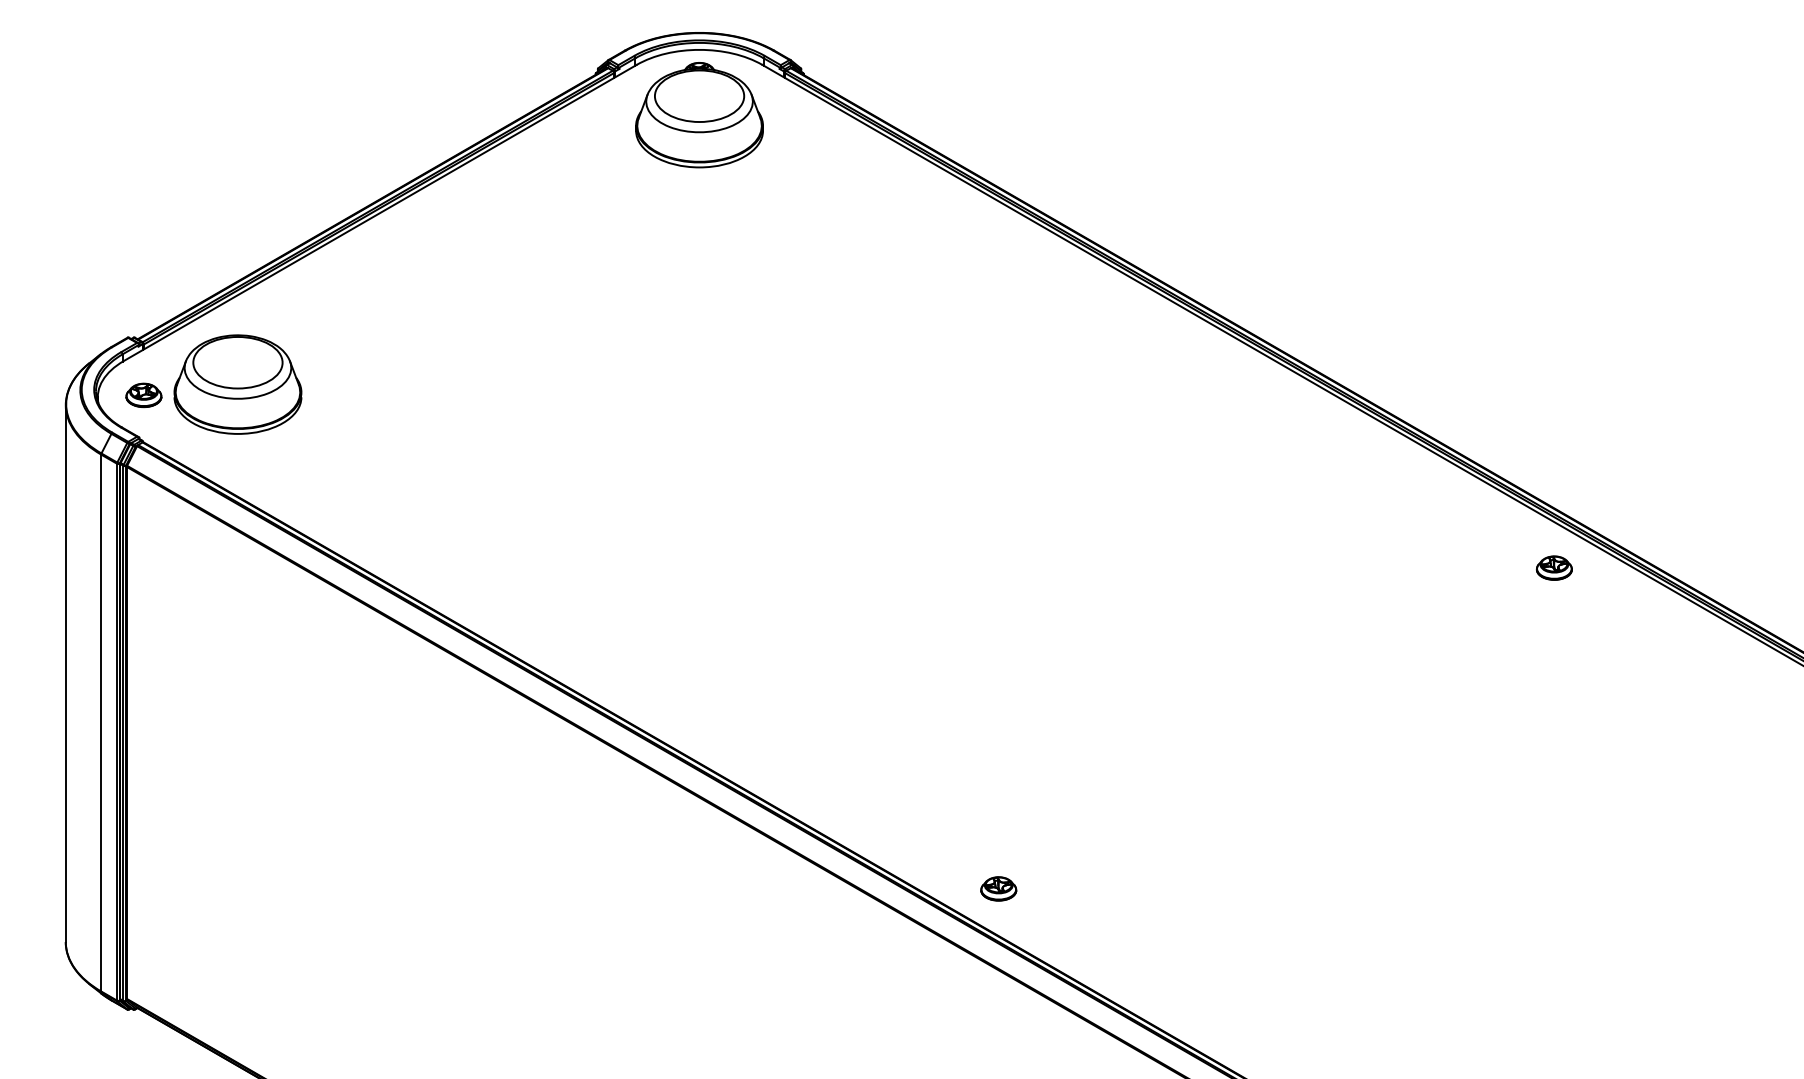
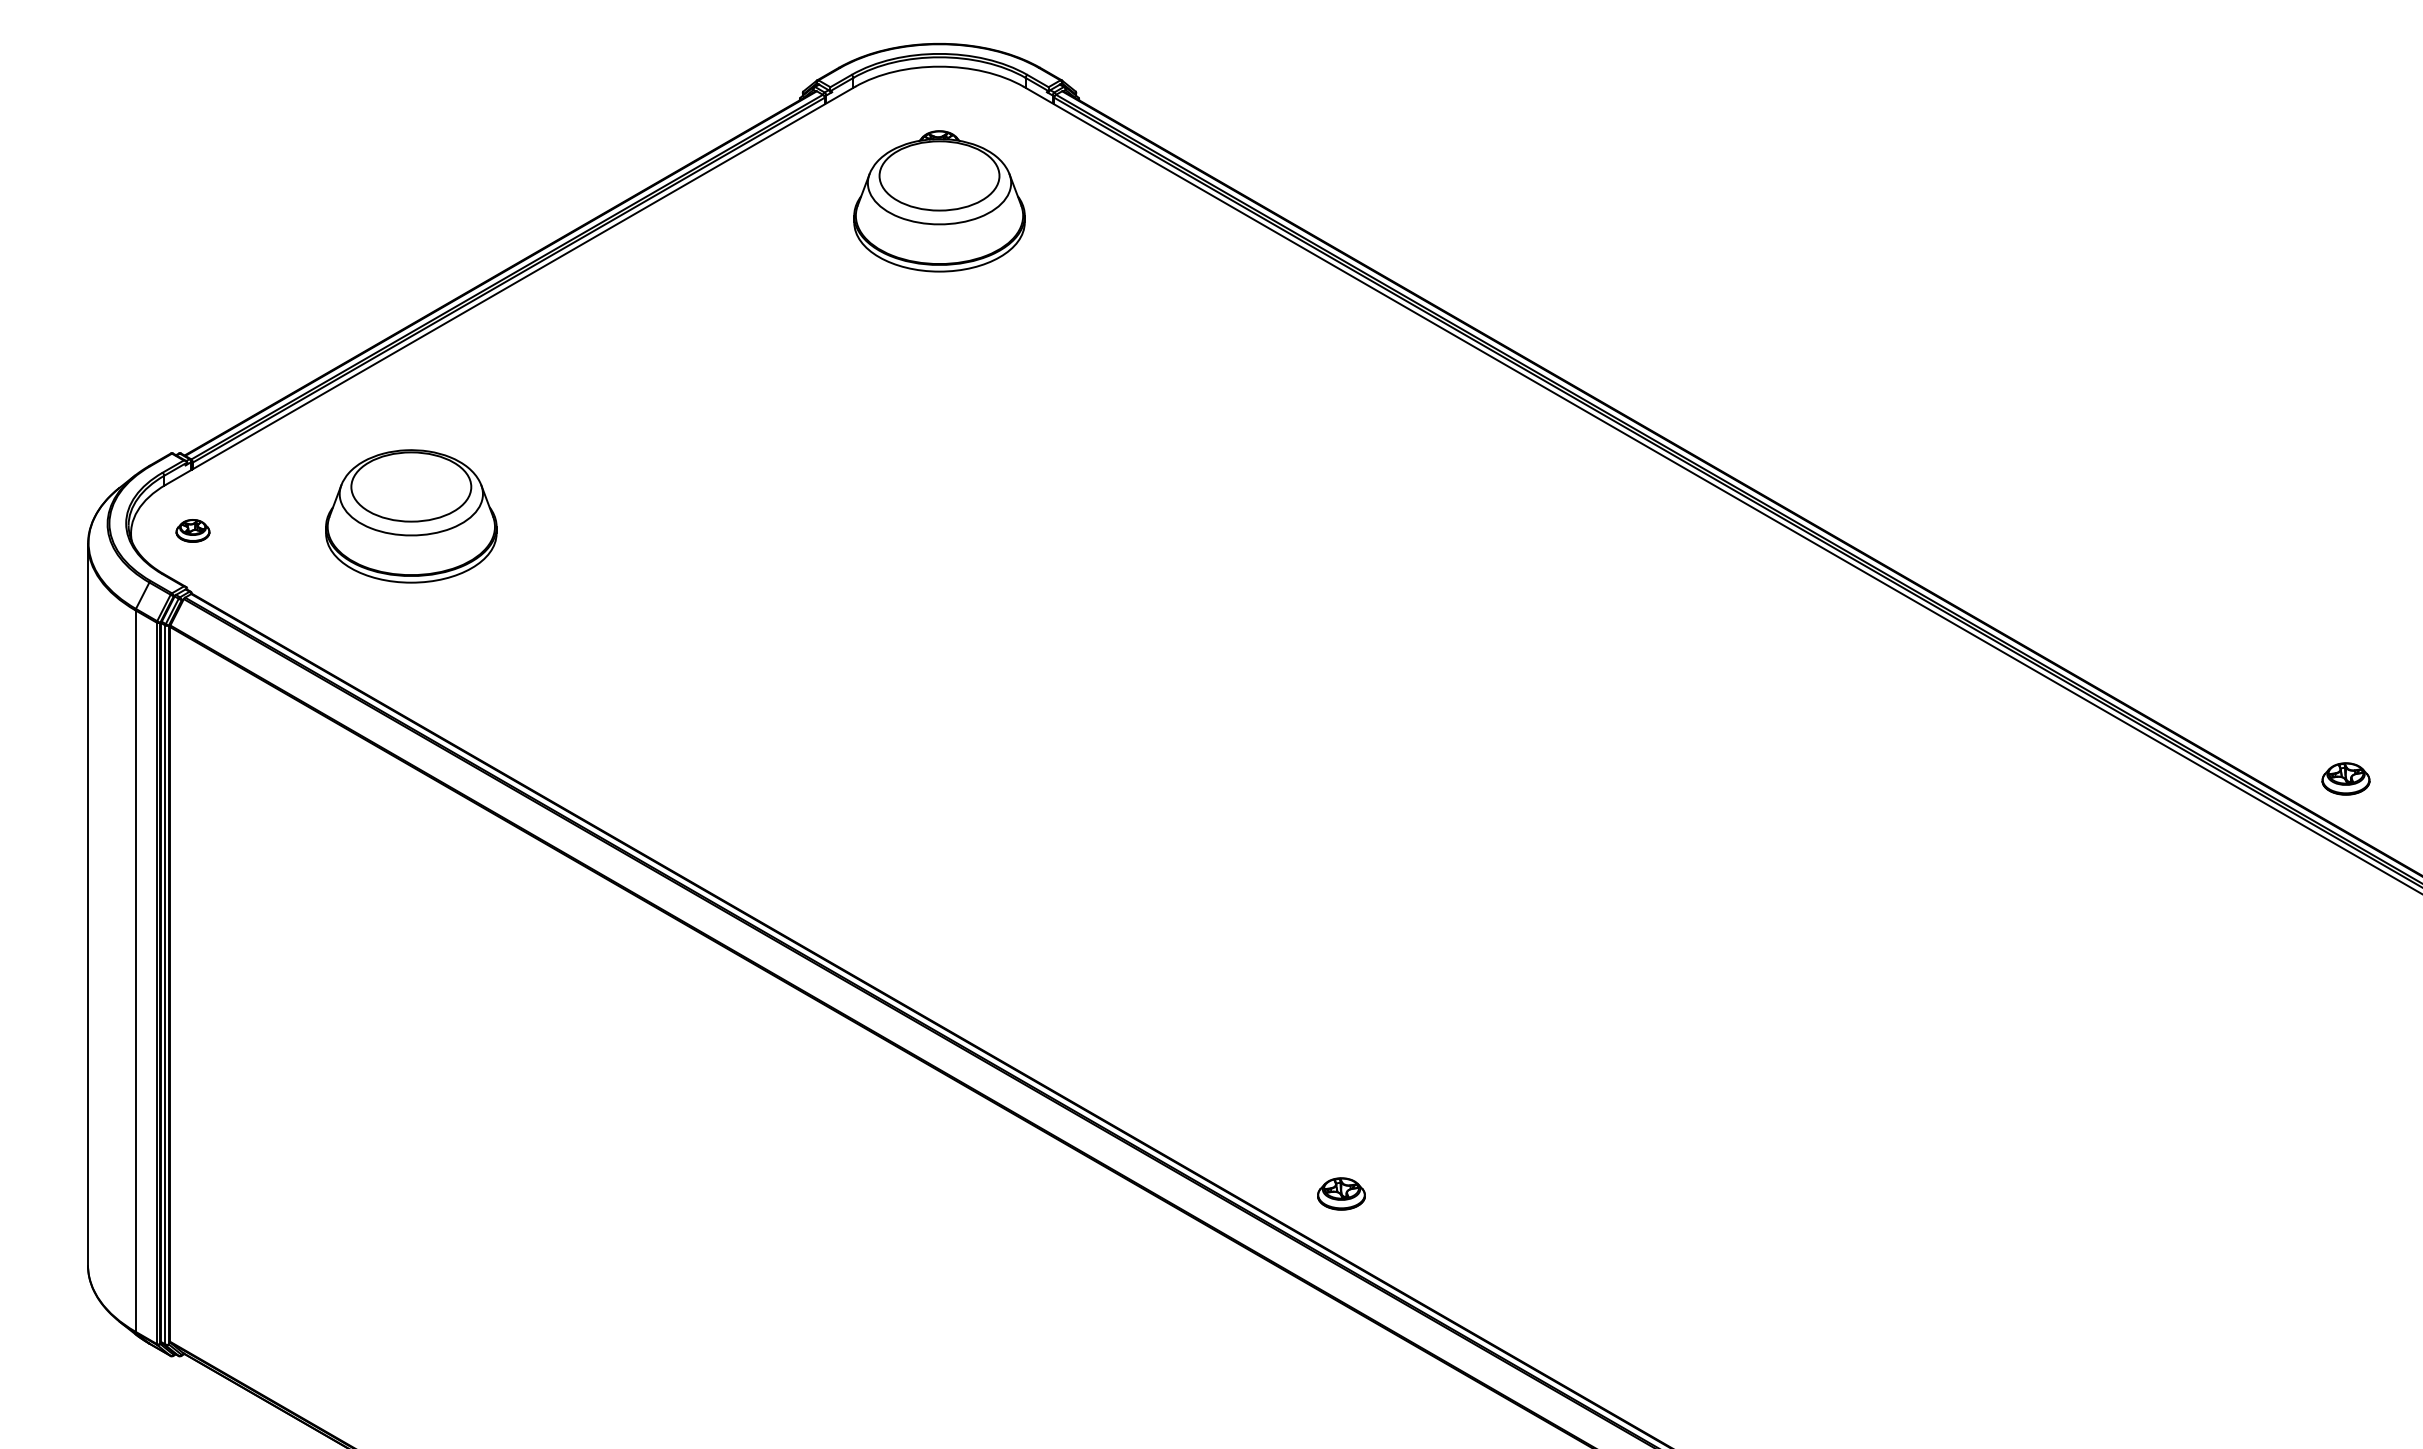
part: (699, 115) -> (939, 201), moved
part: (238, 384) -> (411, 516), moved
part: (143, 395) -> (192, 530), size x0.7
part: (1554, 567) -> (2345, 778), moved

